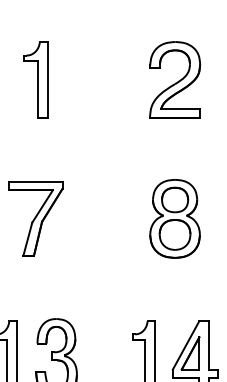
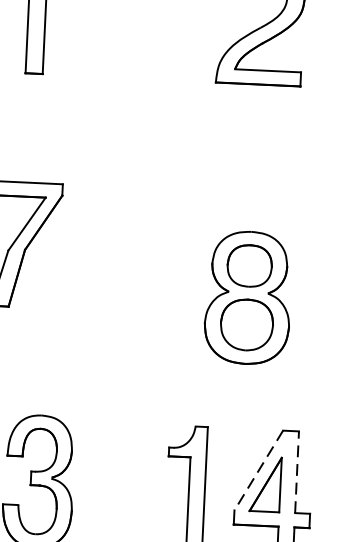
part: (174, 218) -> (247, 297), moved
line: (208, 344) -> (296, 470), solid -> dashed
line: (186, 345) -> (259, 470), solid -> dashed

